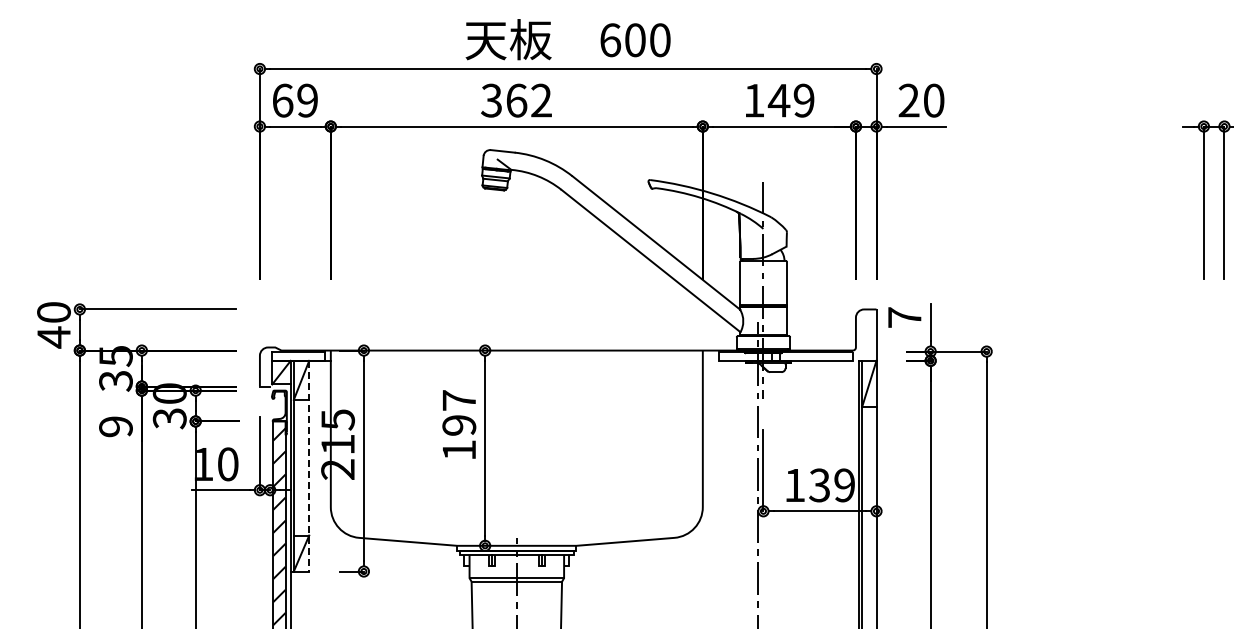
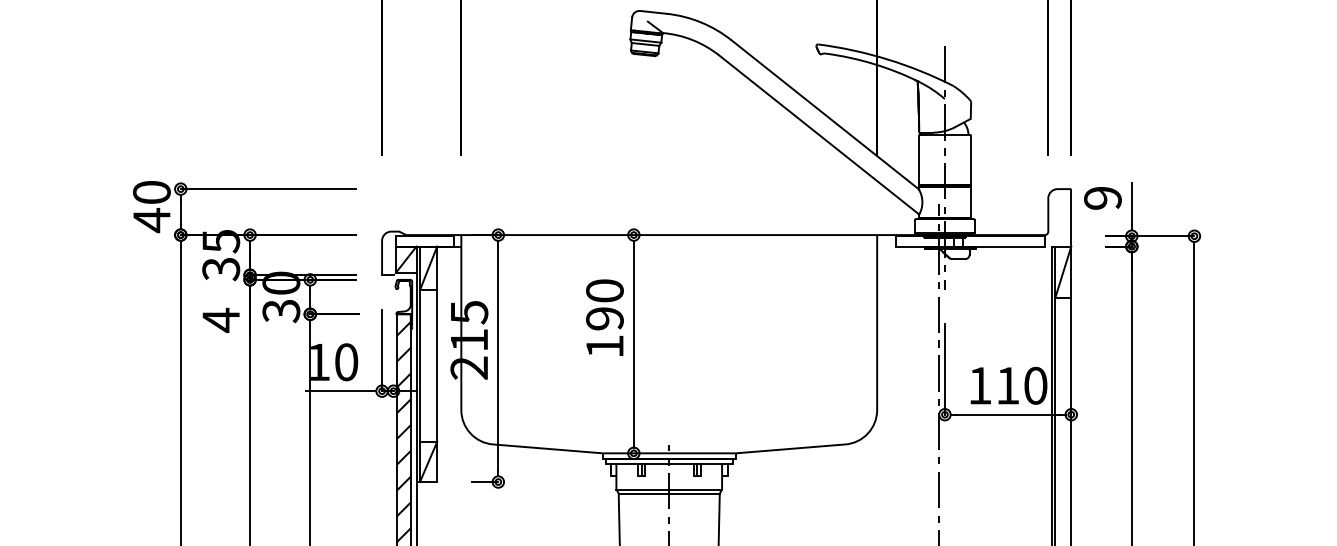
text: (904, 317) -> (1102, 198), 7 -> 9
text: (459, 400) -> (605, 290), 197 -> 190
text: (115, 426) -> (220, 319), 9 -> 4
line: (309, 466) -> (437, 364), dashed -> solid
text: (832, 485) -> (1022, 385), 139 -> 110

